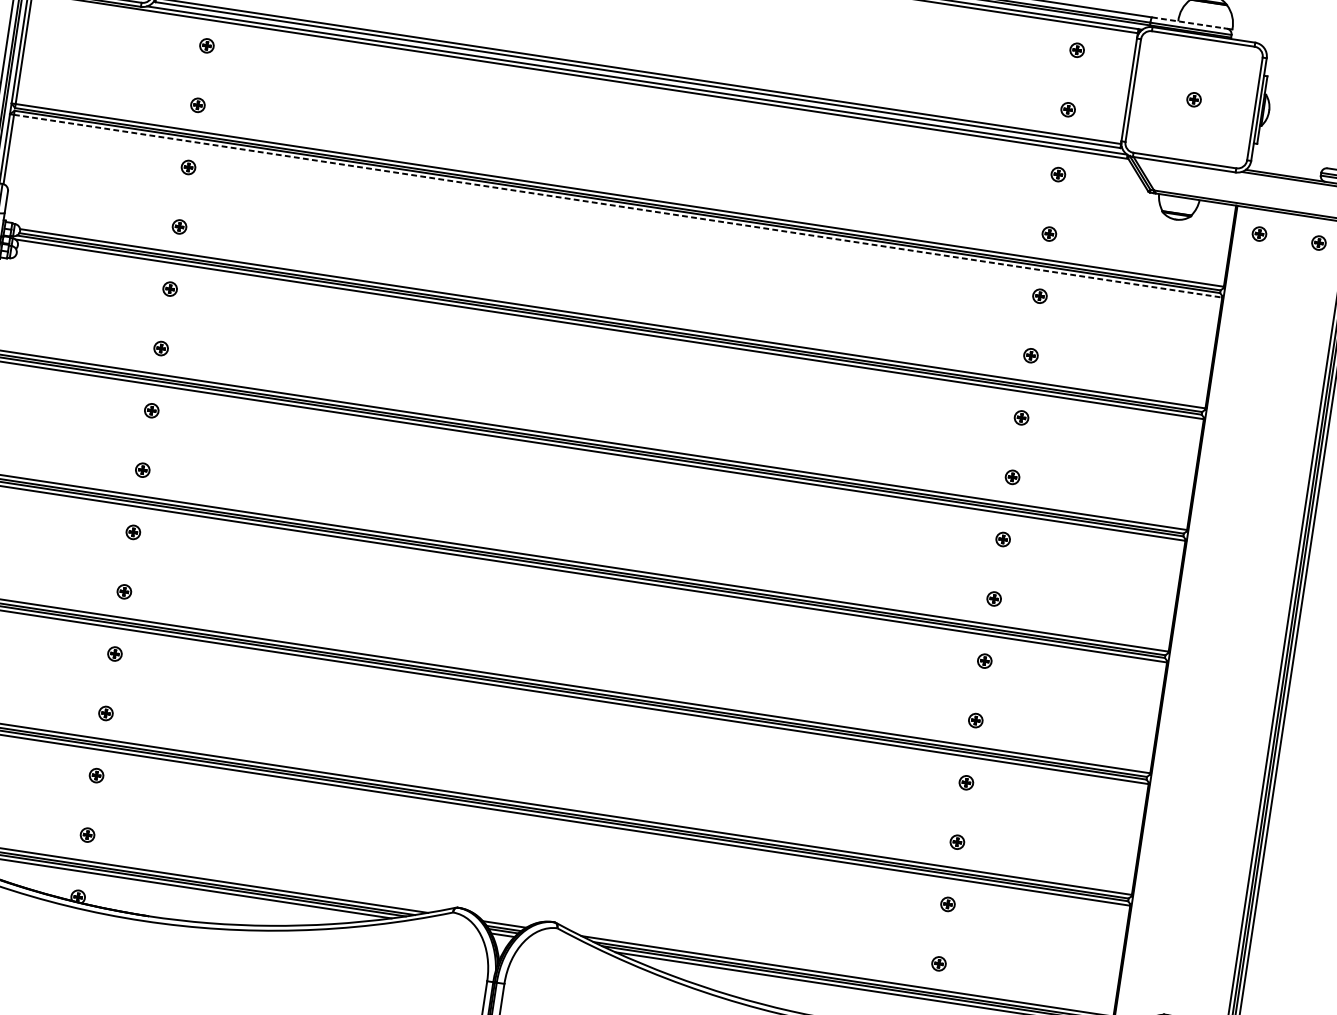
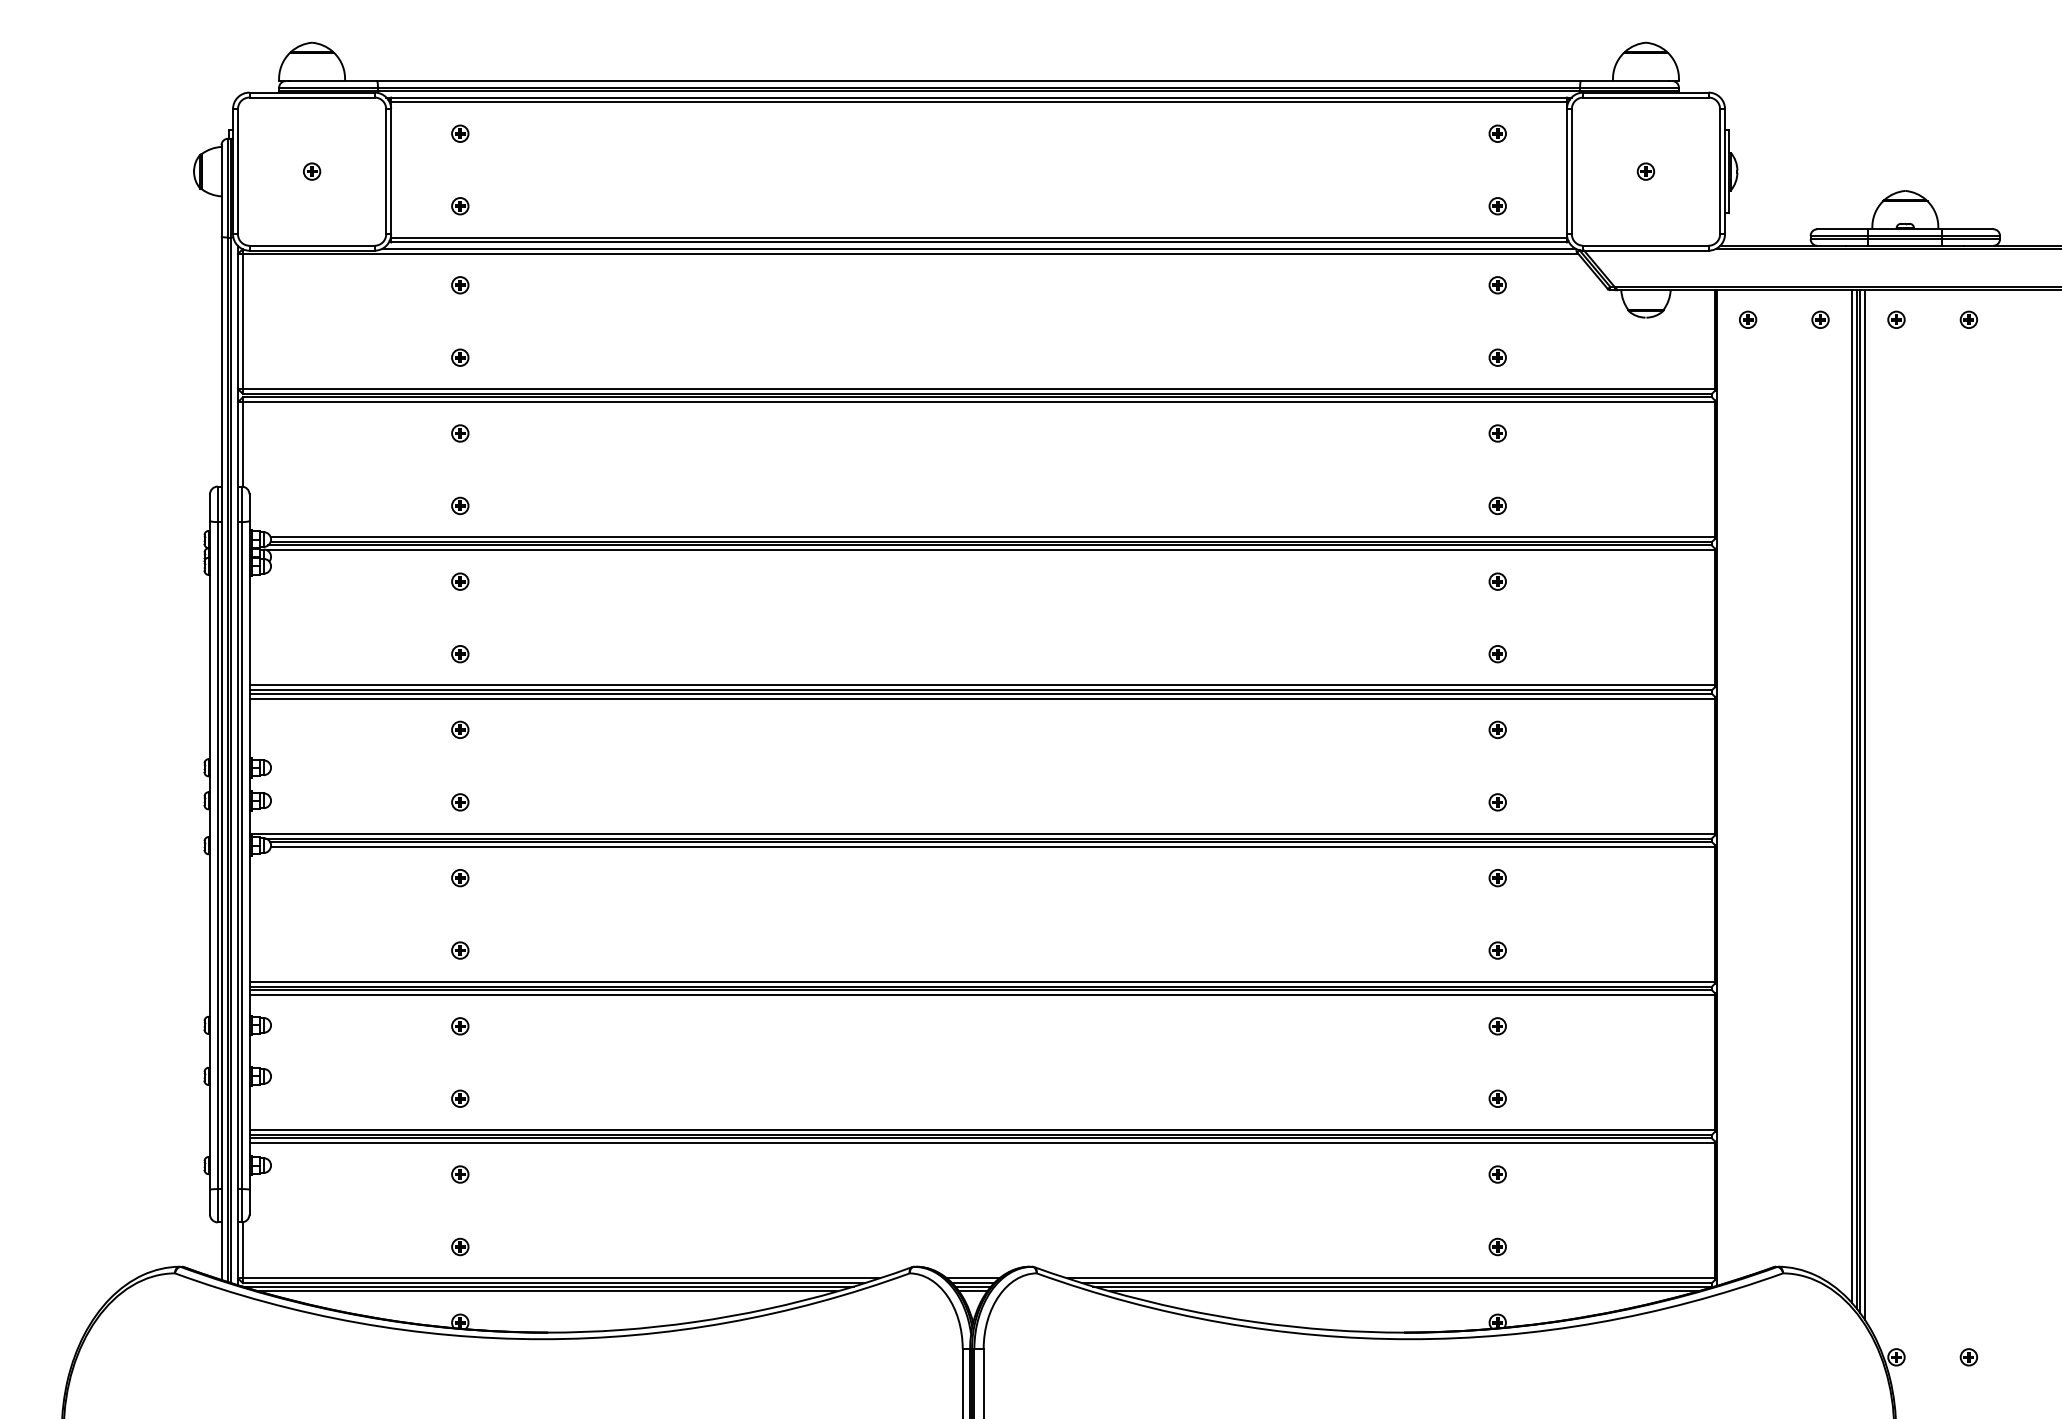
line: (1188, 23) -> (1625, 81), dashed -> solid
line: (618, 206) -> (979, 402), dashed -> solid

